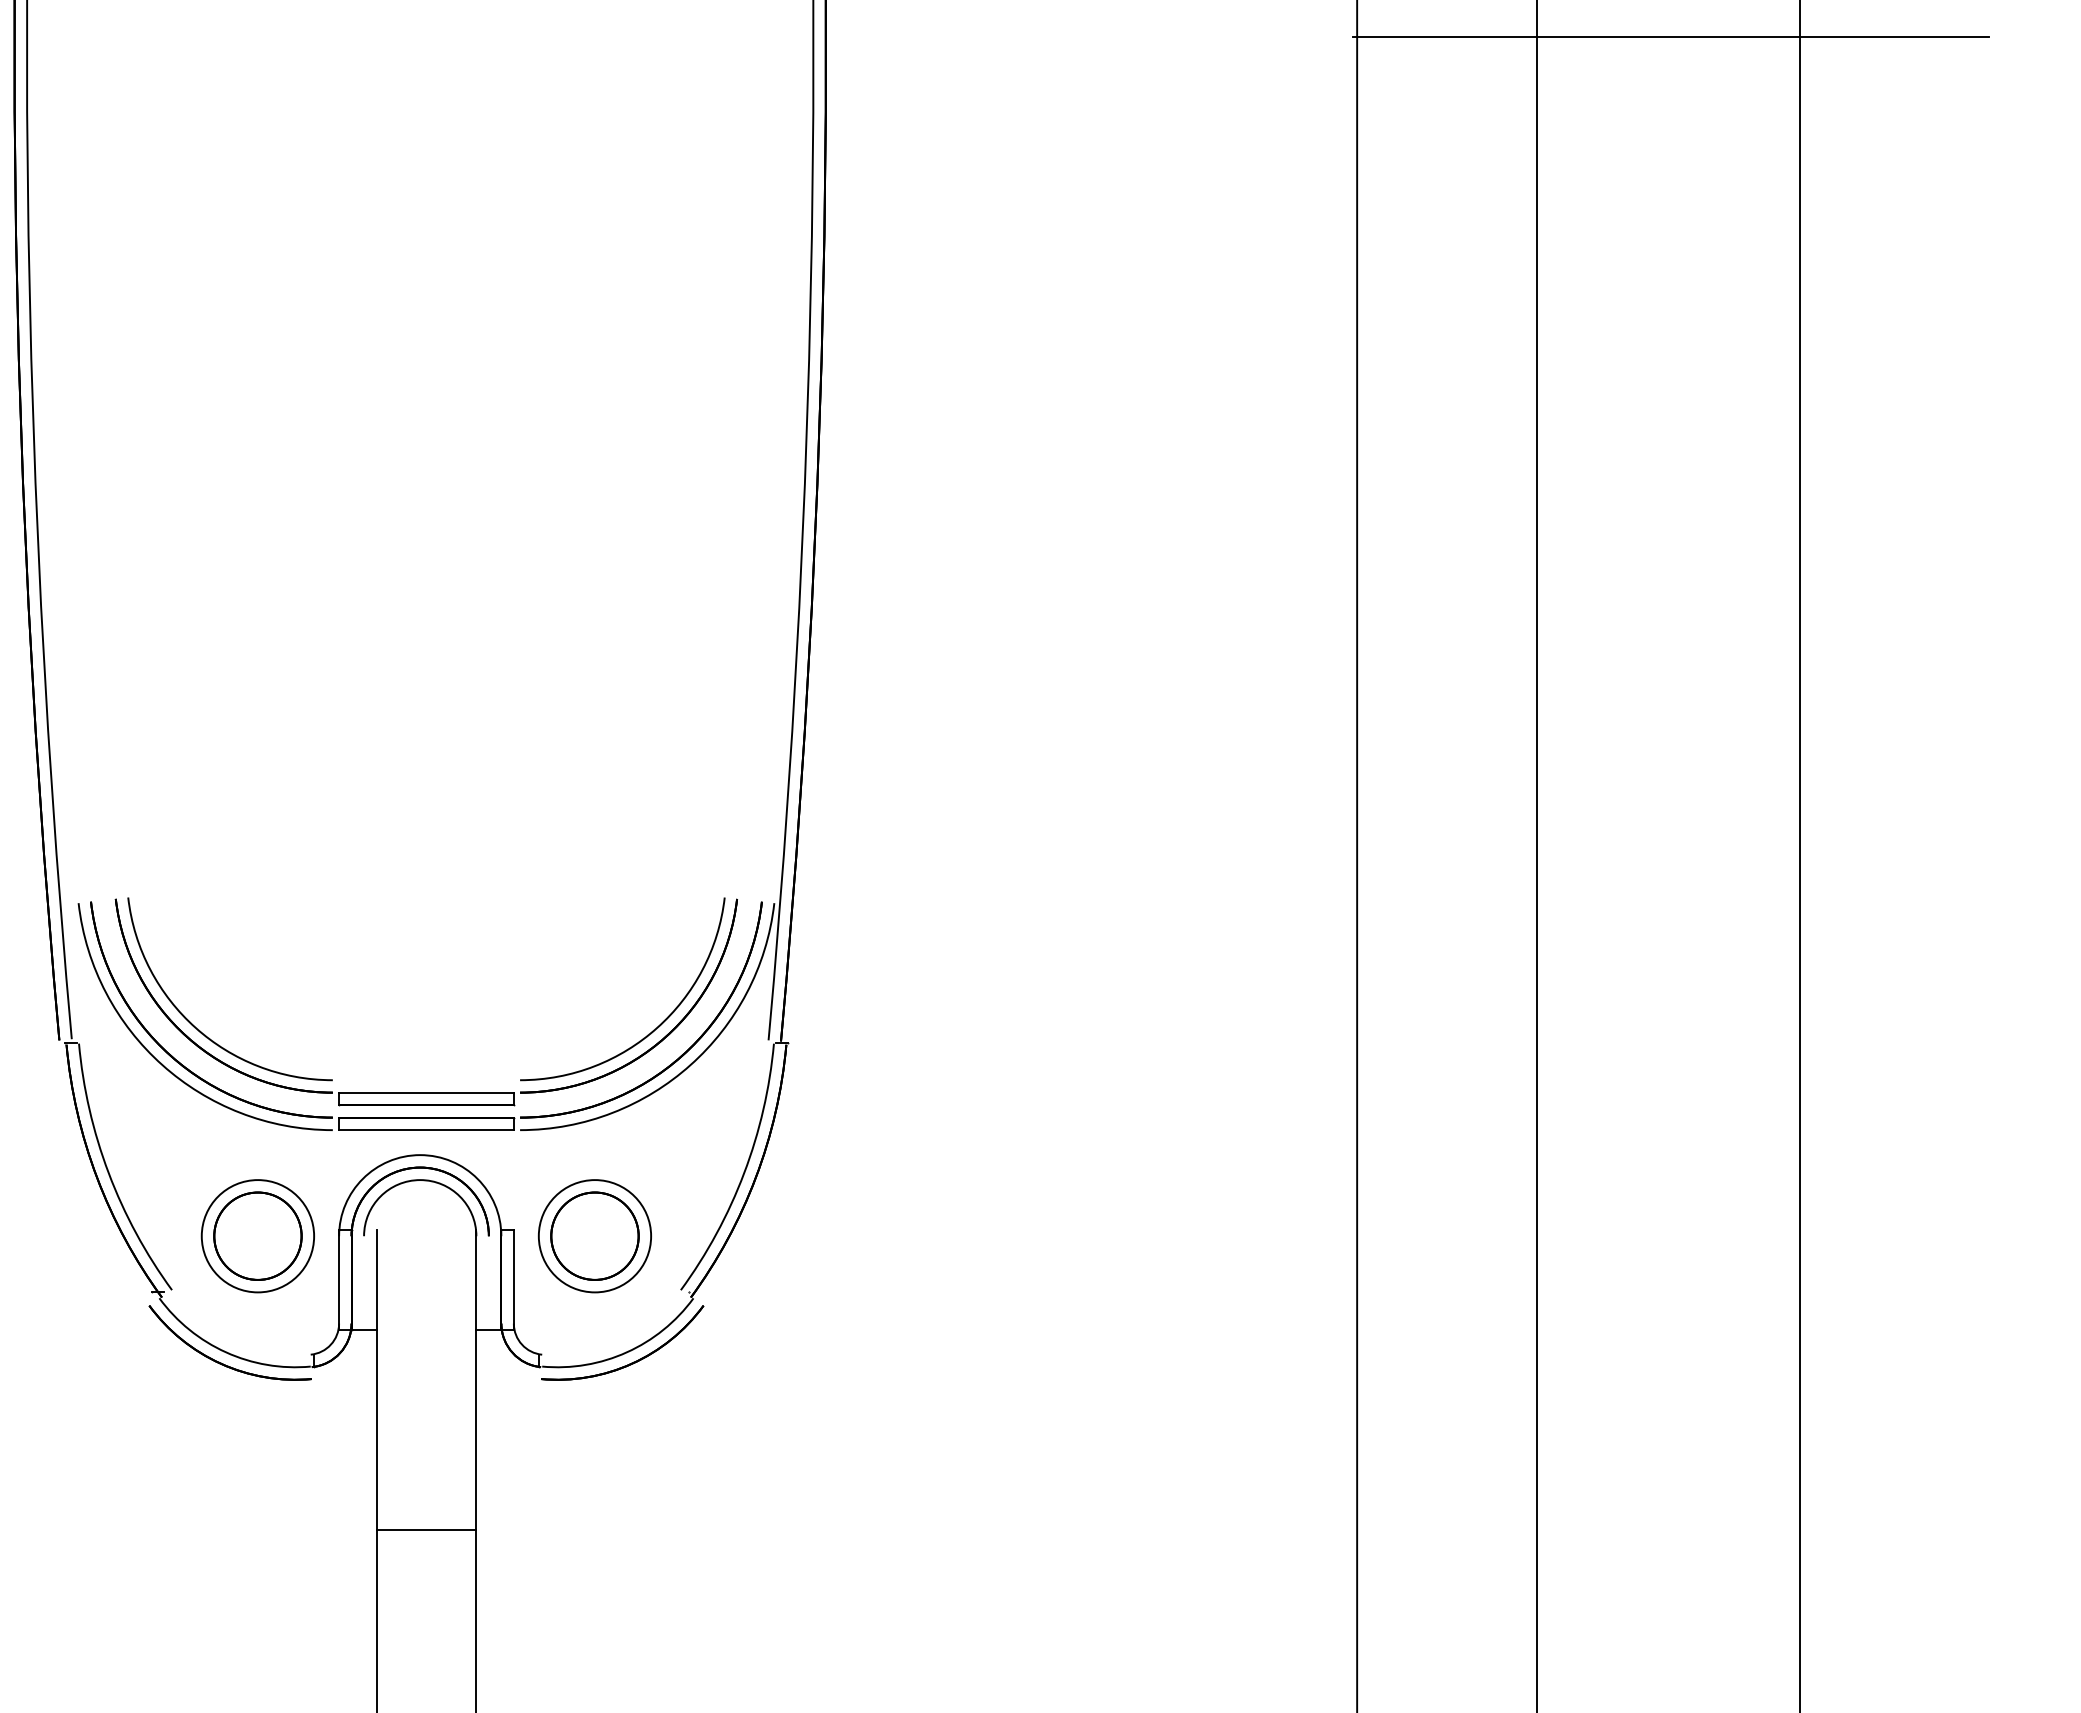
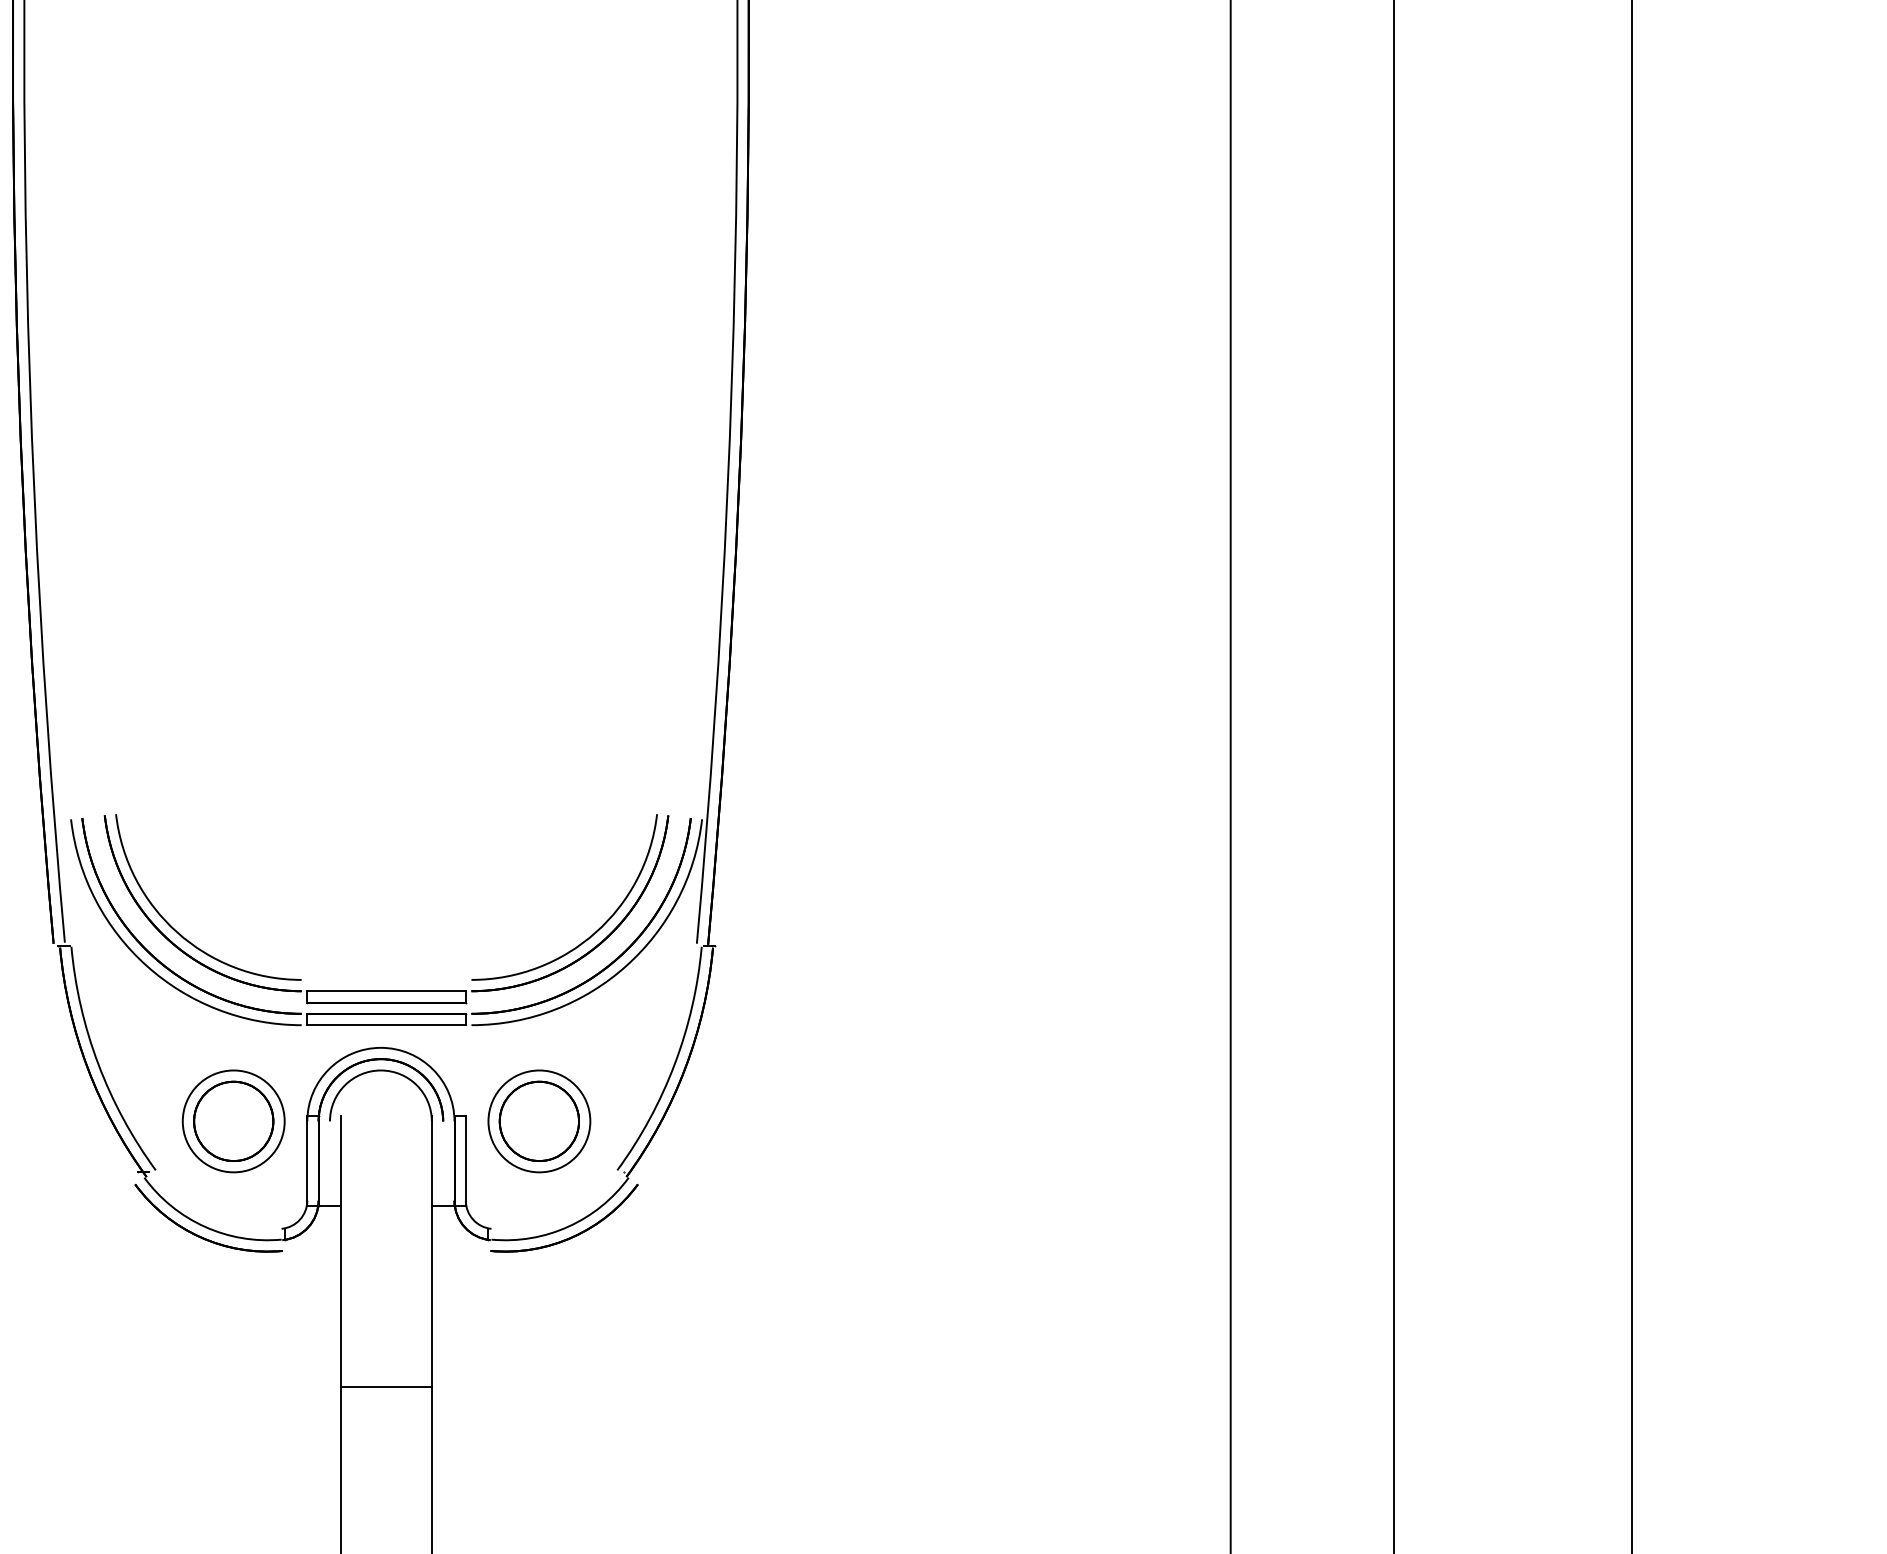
line: (1670, 36) -> (1514, 33), removed

